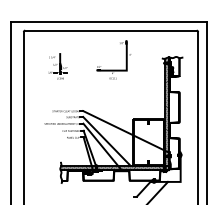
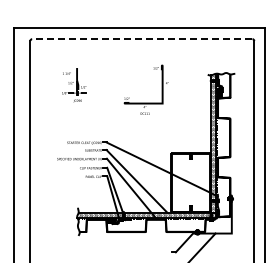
line: (110, 30) -> (141, 39), solid -> dashed
part: (113, 69) -> (145, 102), moved

